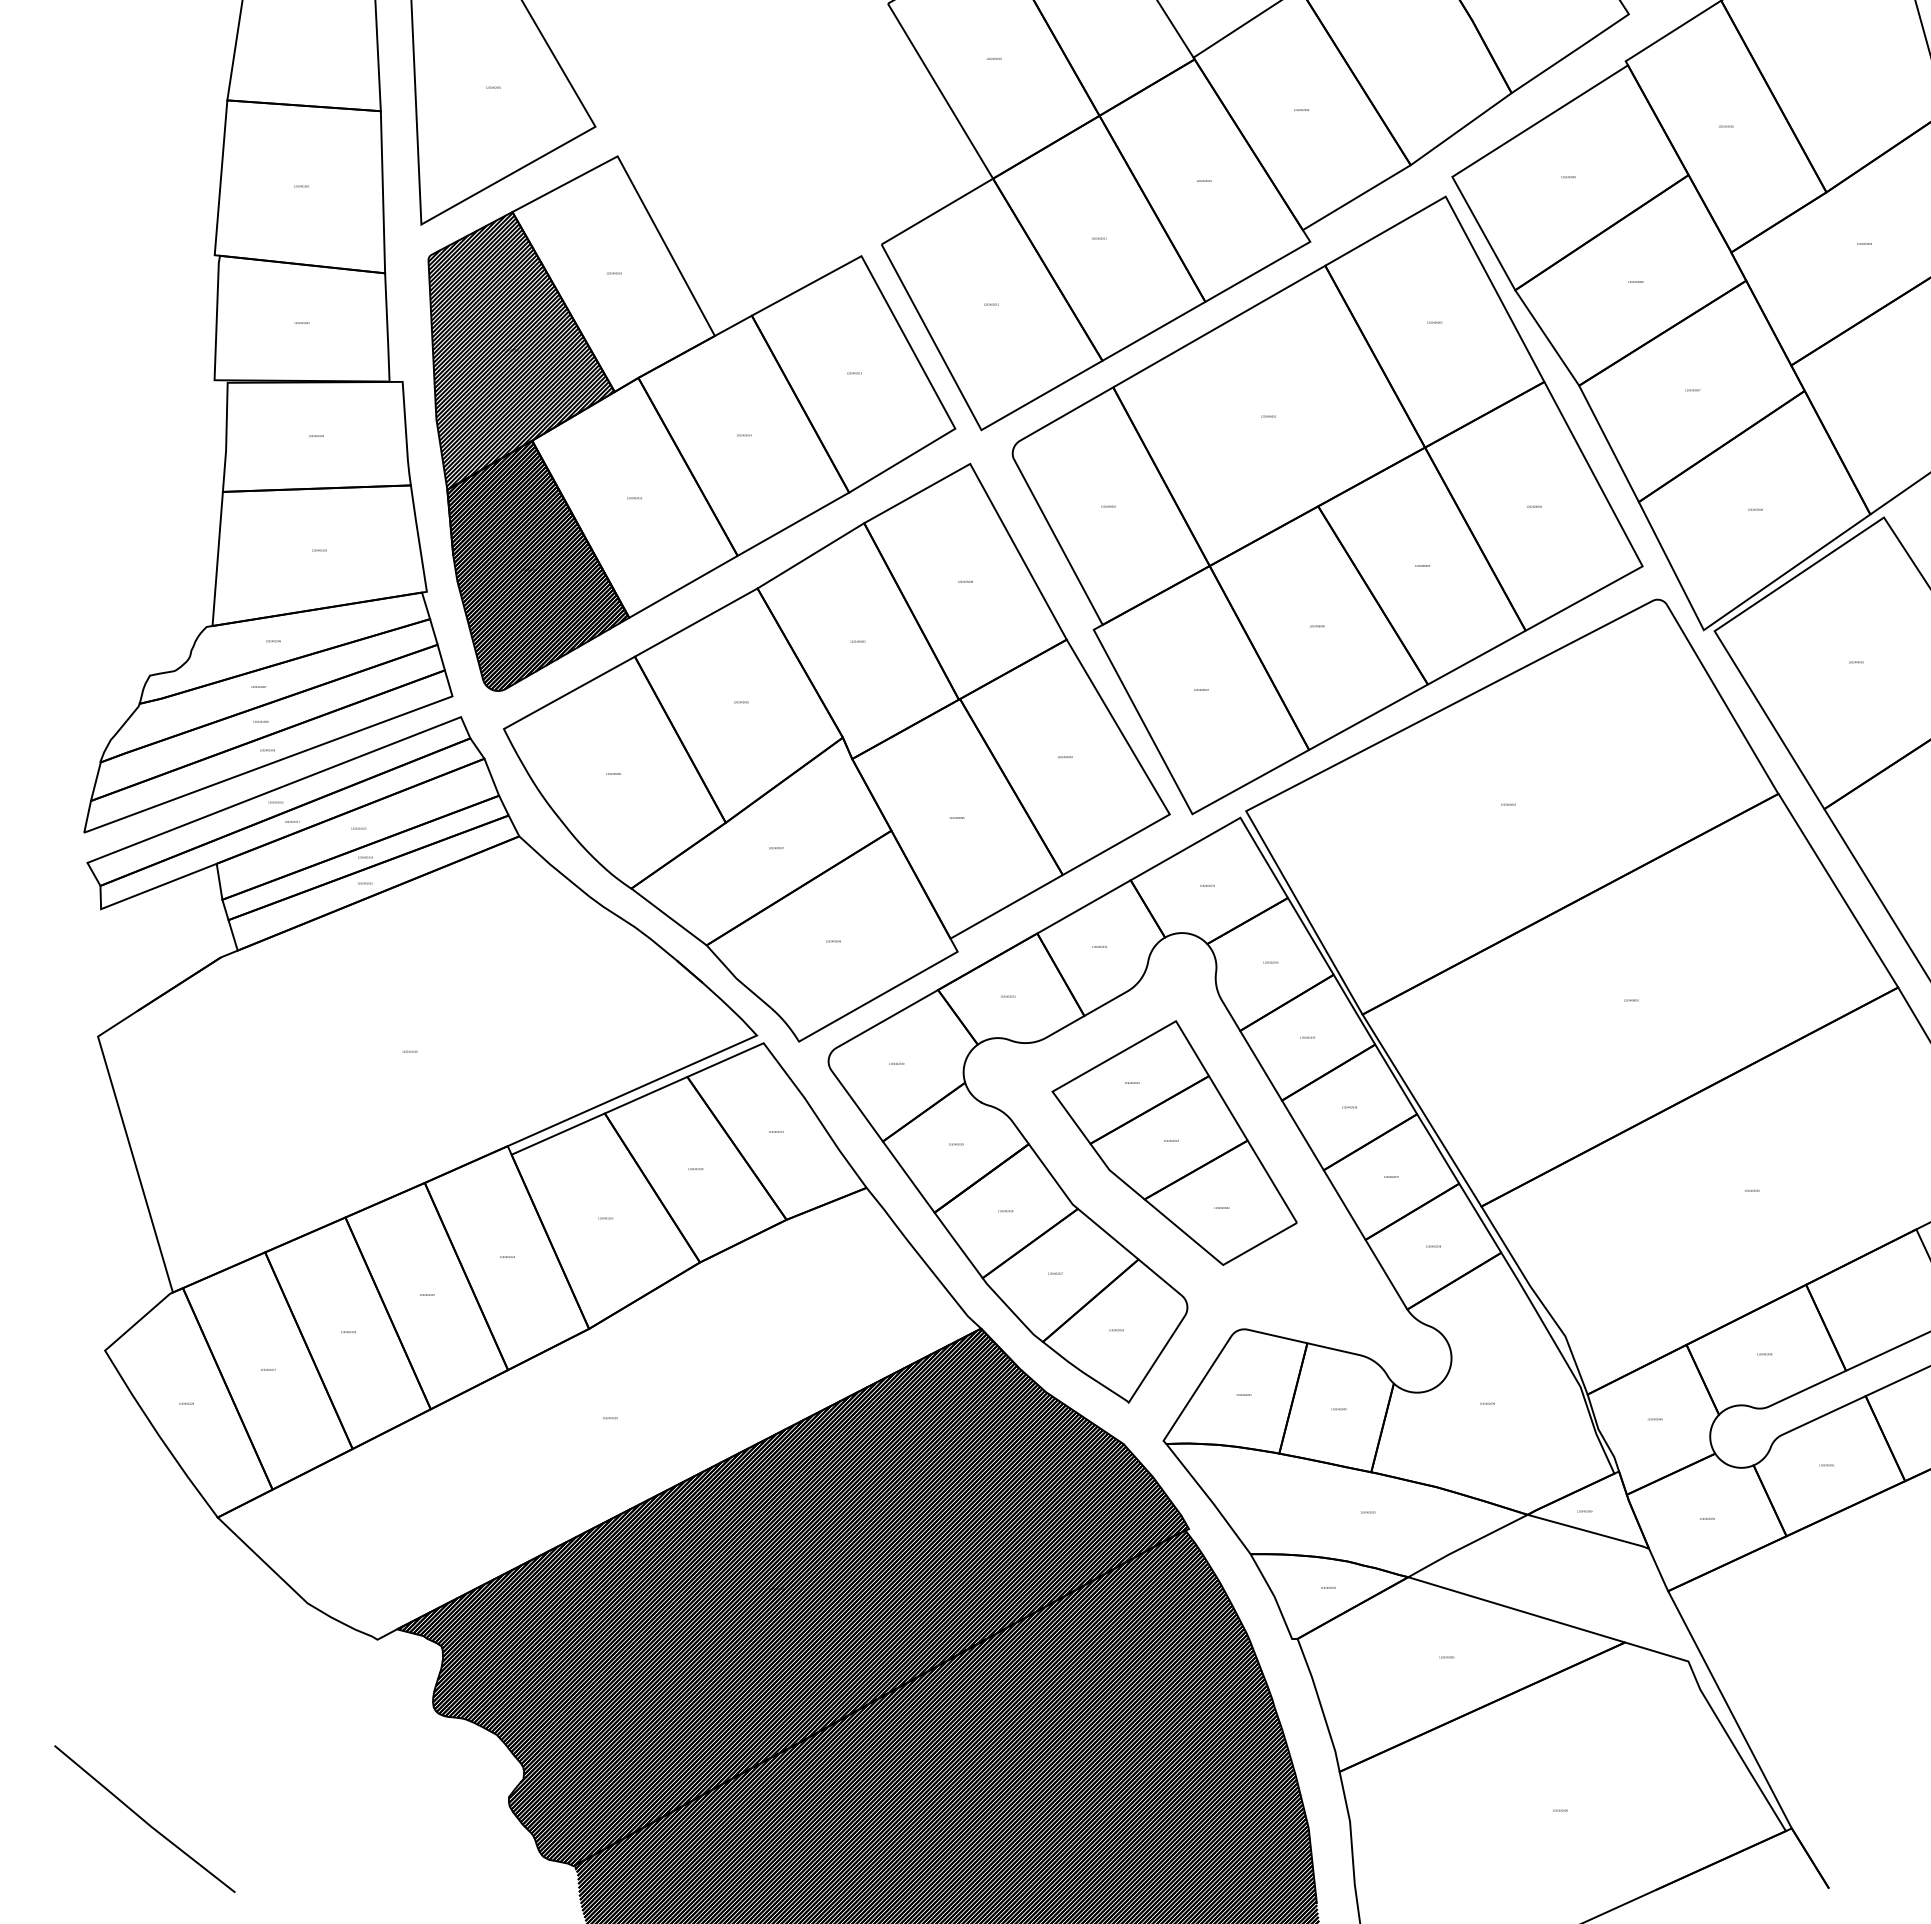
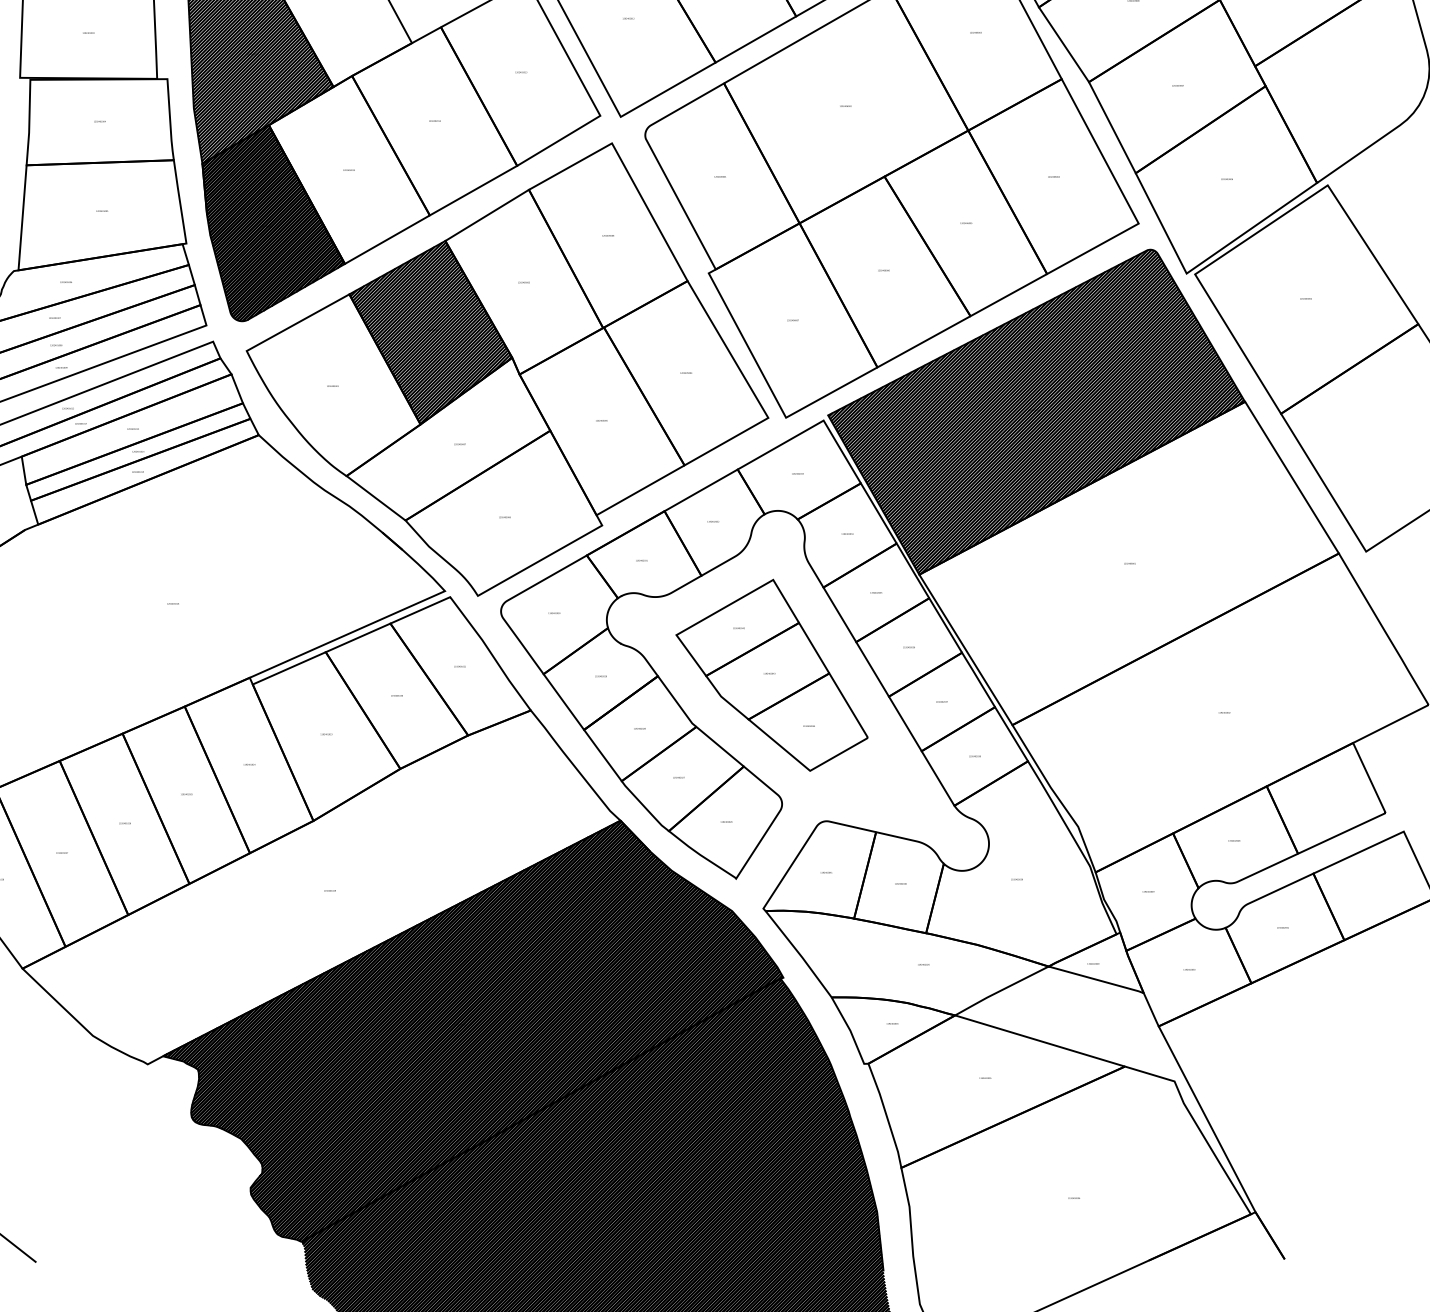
hatch: (739, 706) -> (431, 333), added
hatch: (1511, 806) -> (1035, 411), added

